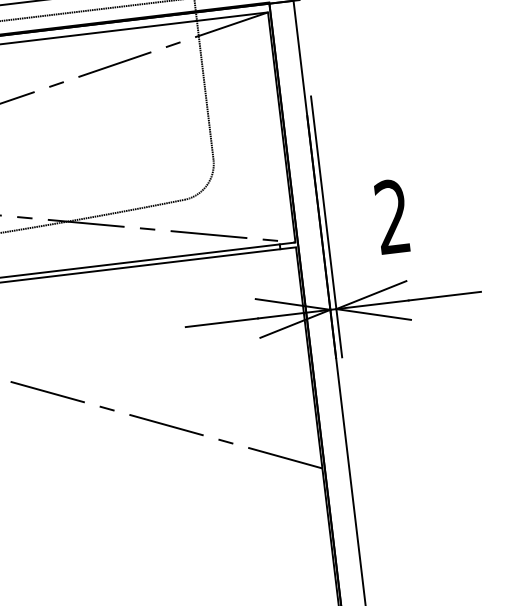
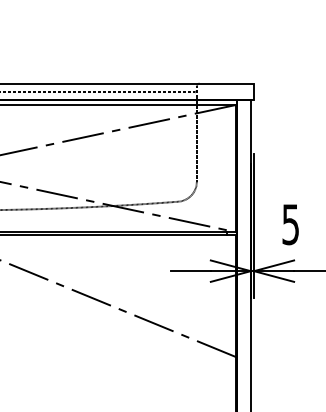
text: (392, 216) -> (290, 224), 2 -> 5

